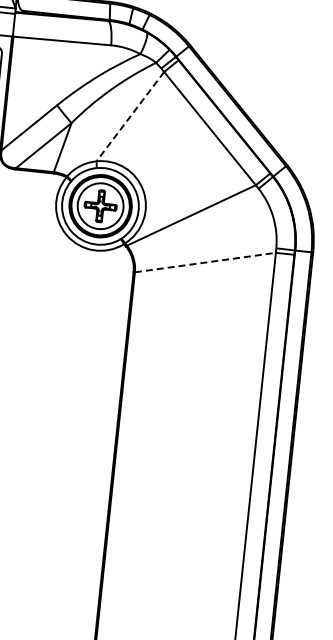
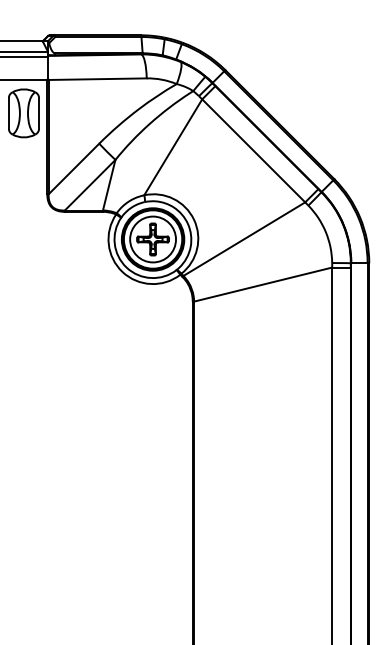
line: (129, 116) -> (172, 147), dashed -> solid
line: (205, 262) -> (263, 284), dashed -> solid

